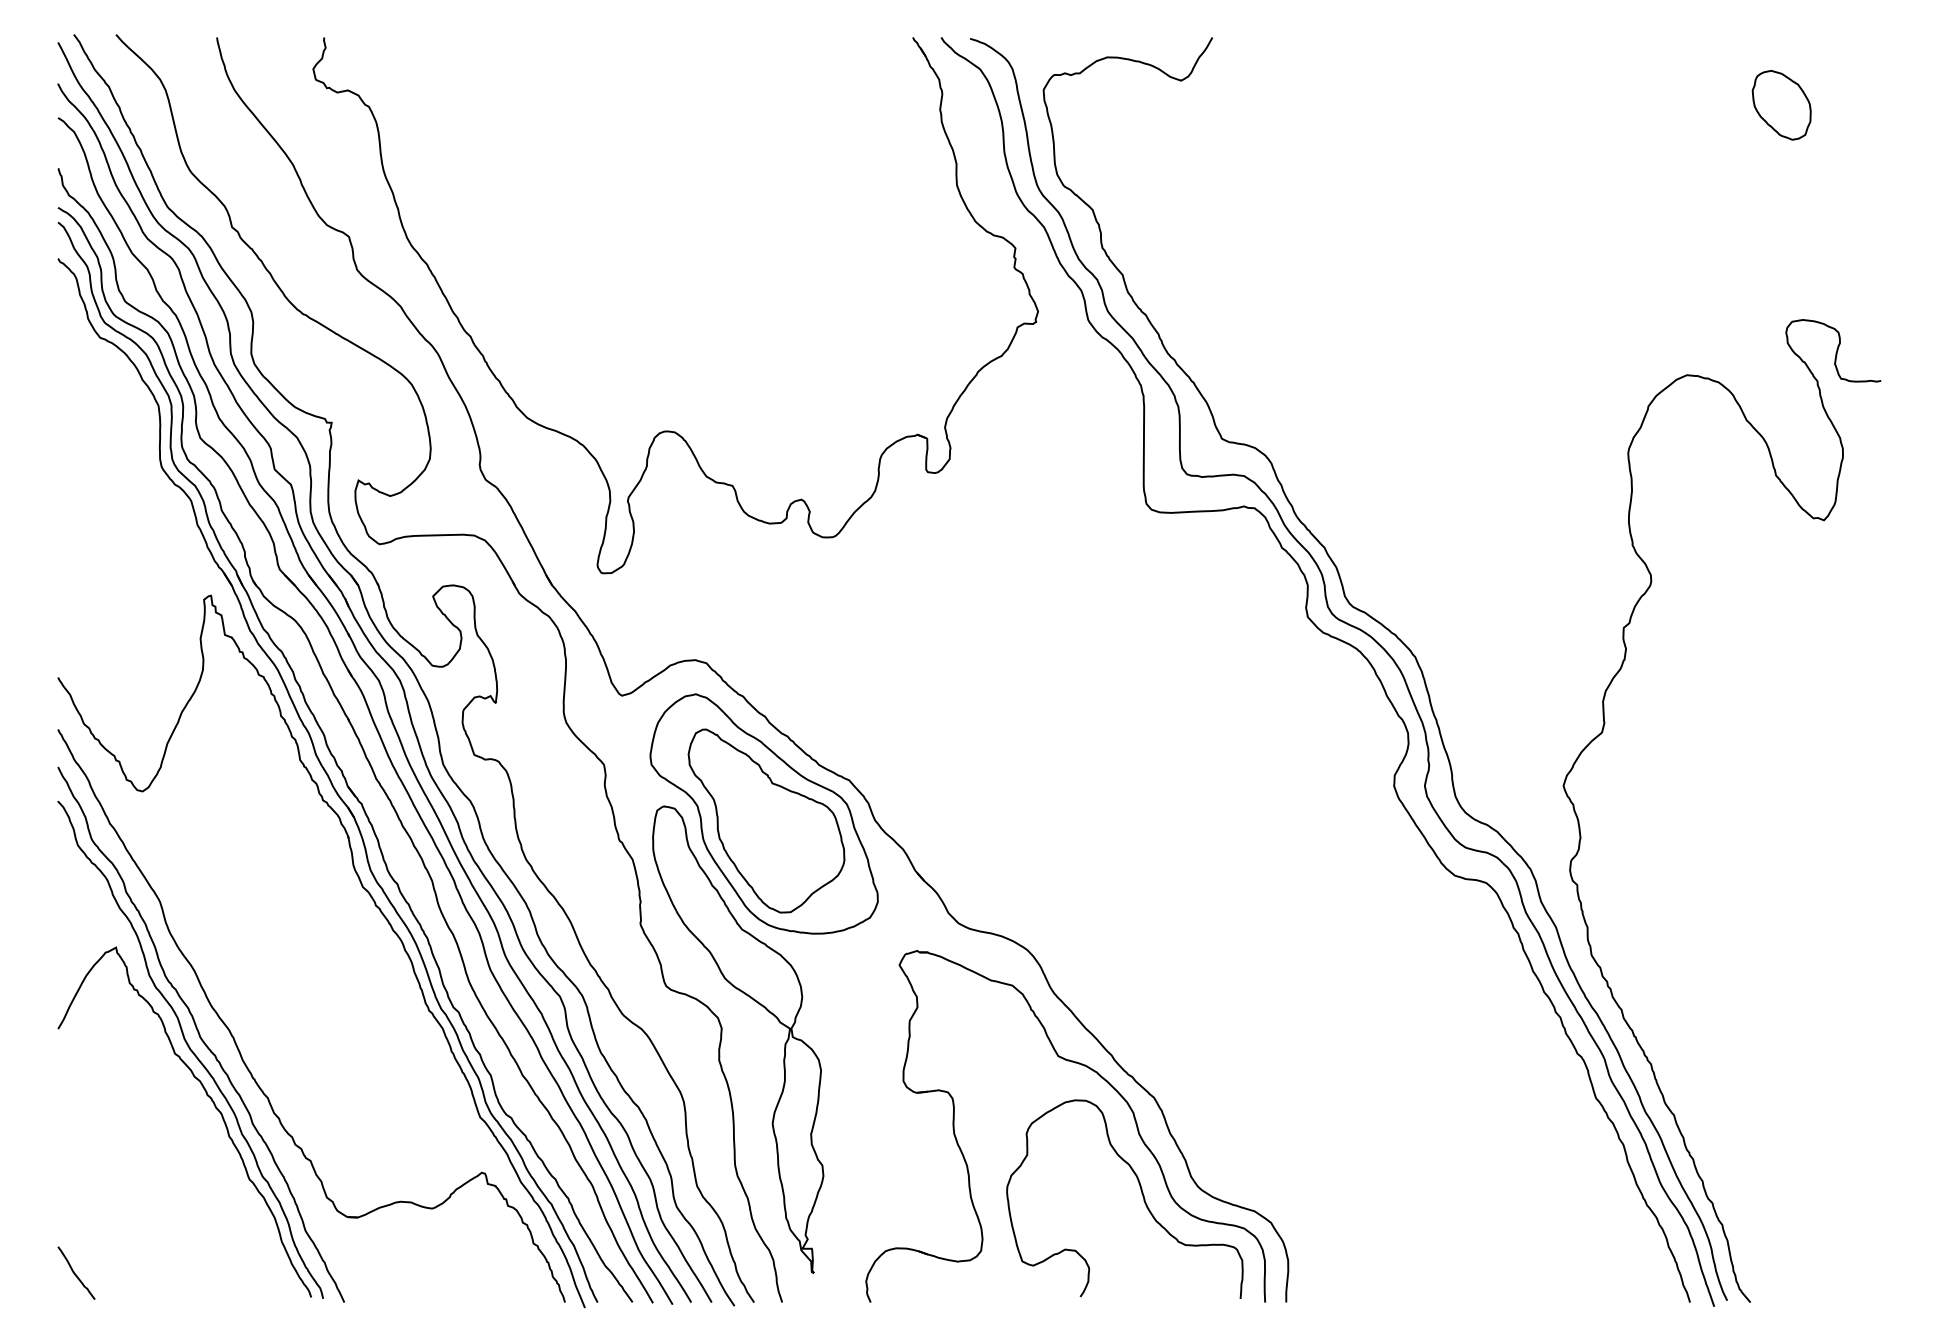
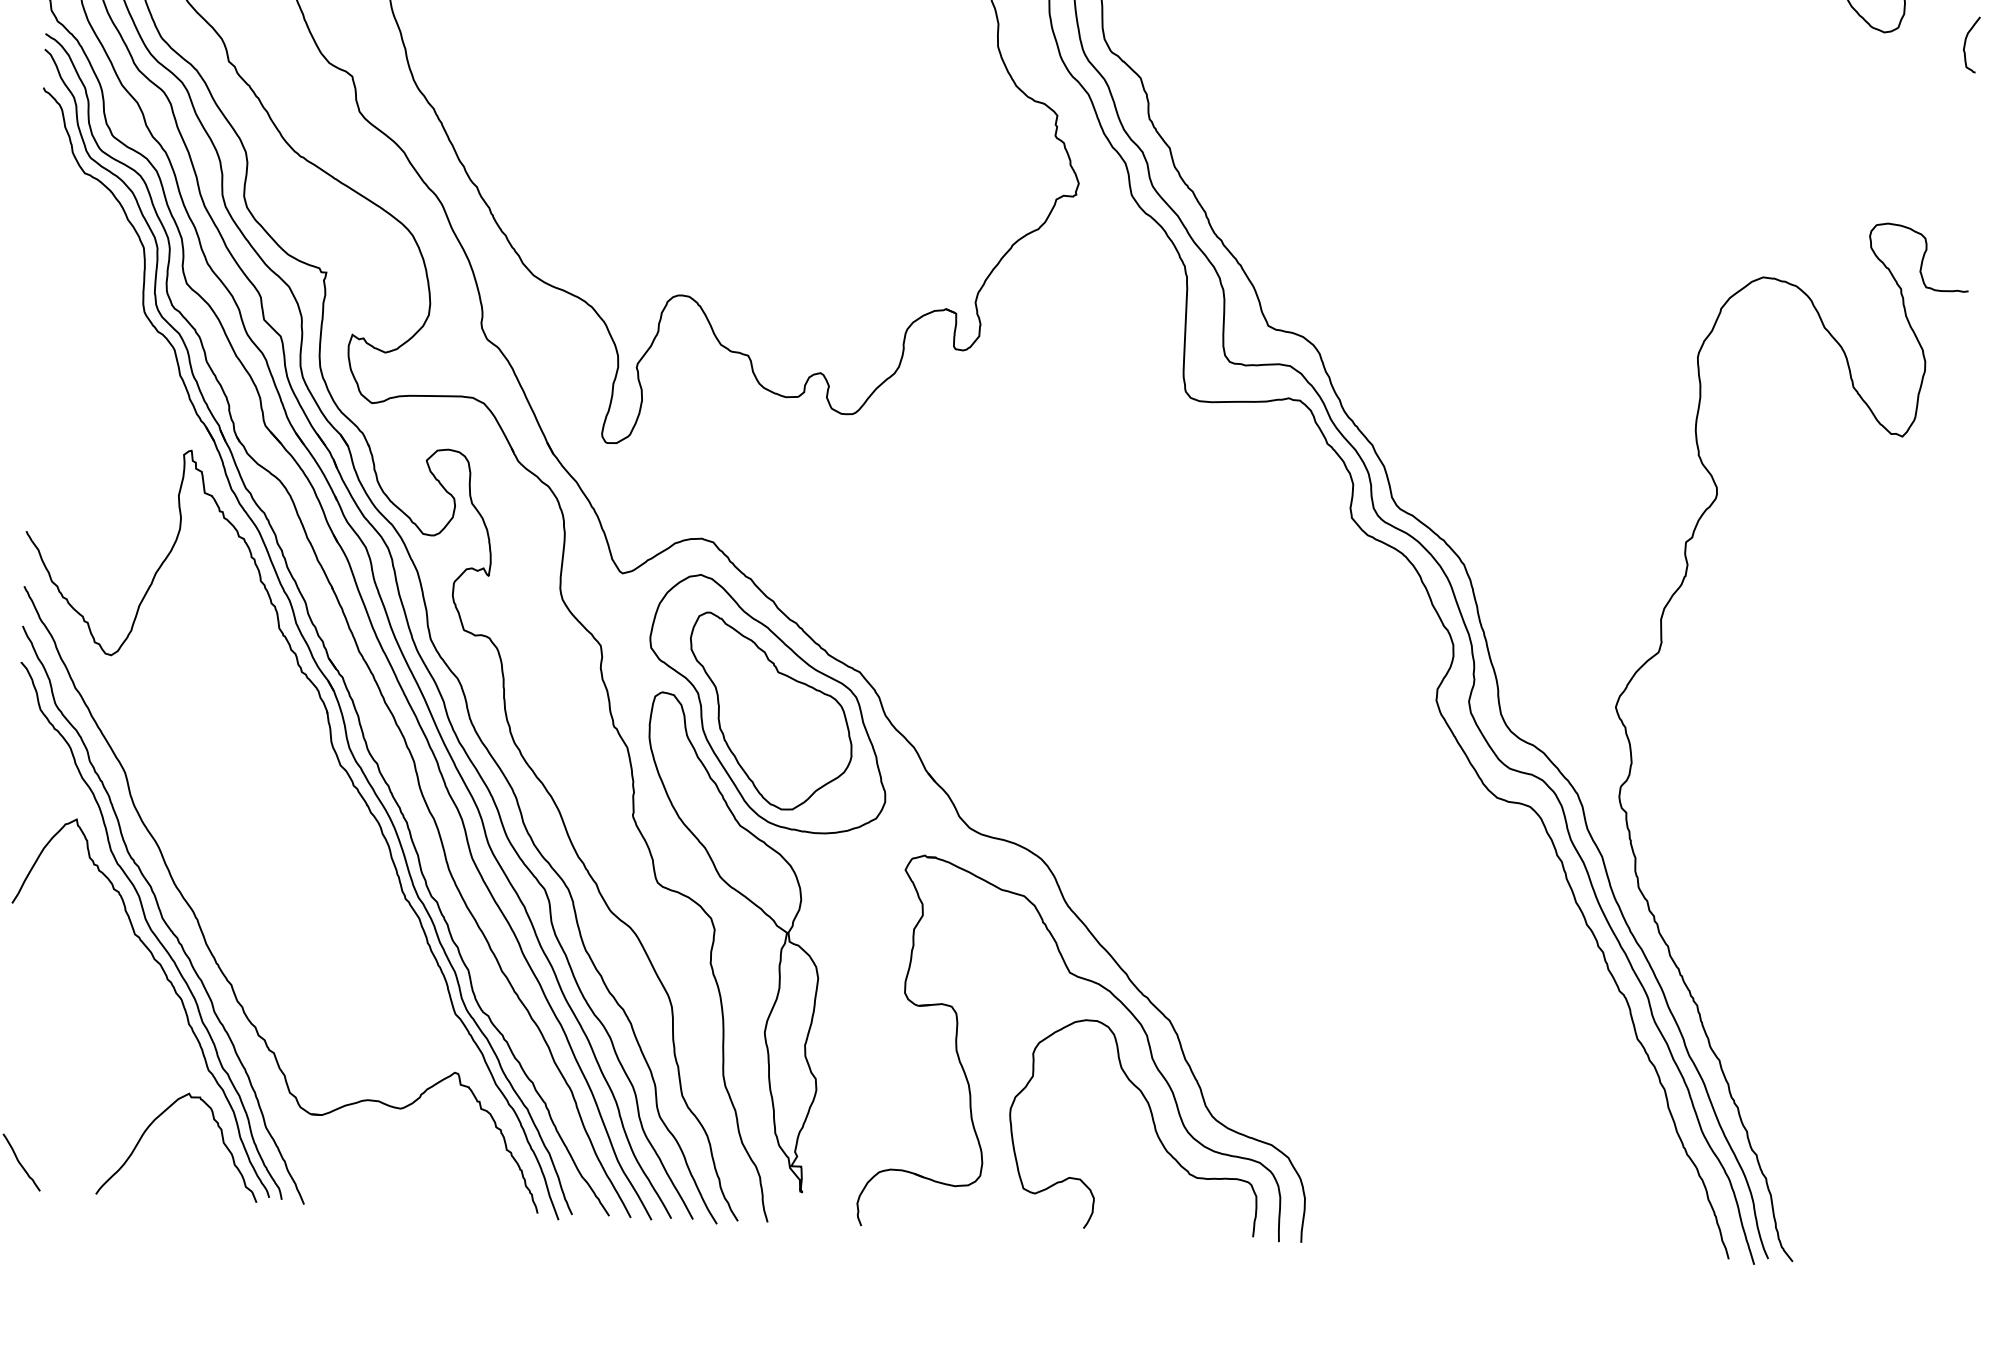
curve: (1869, 148) -> (1965, 44), added
curve: (198, 1232) -> (152, 1124), added

